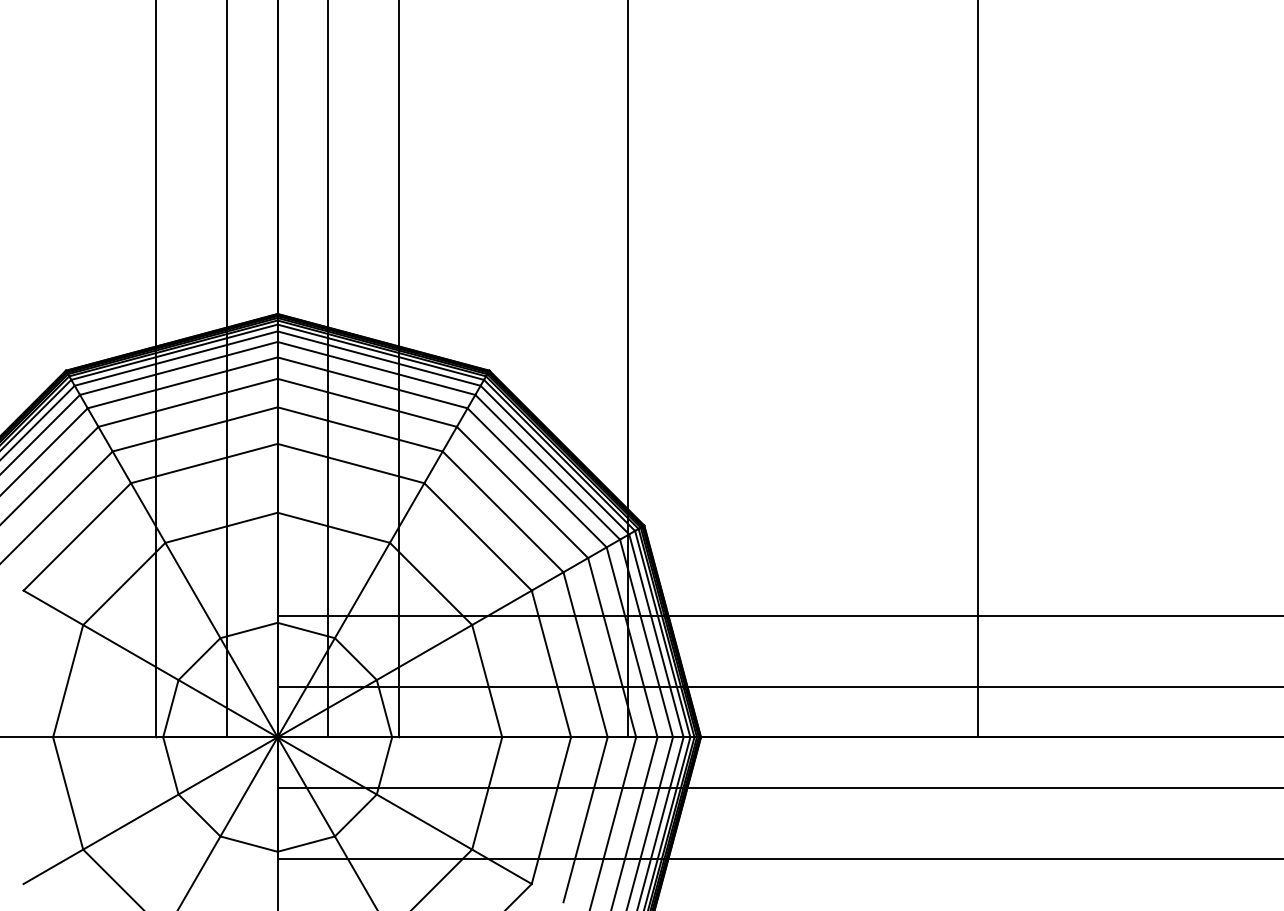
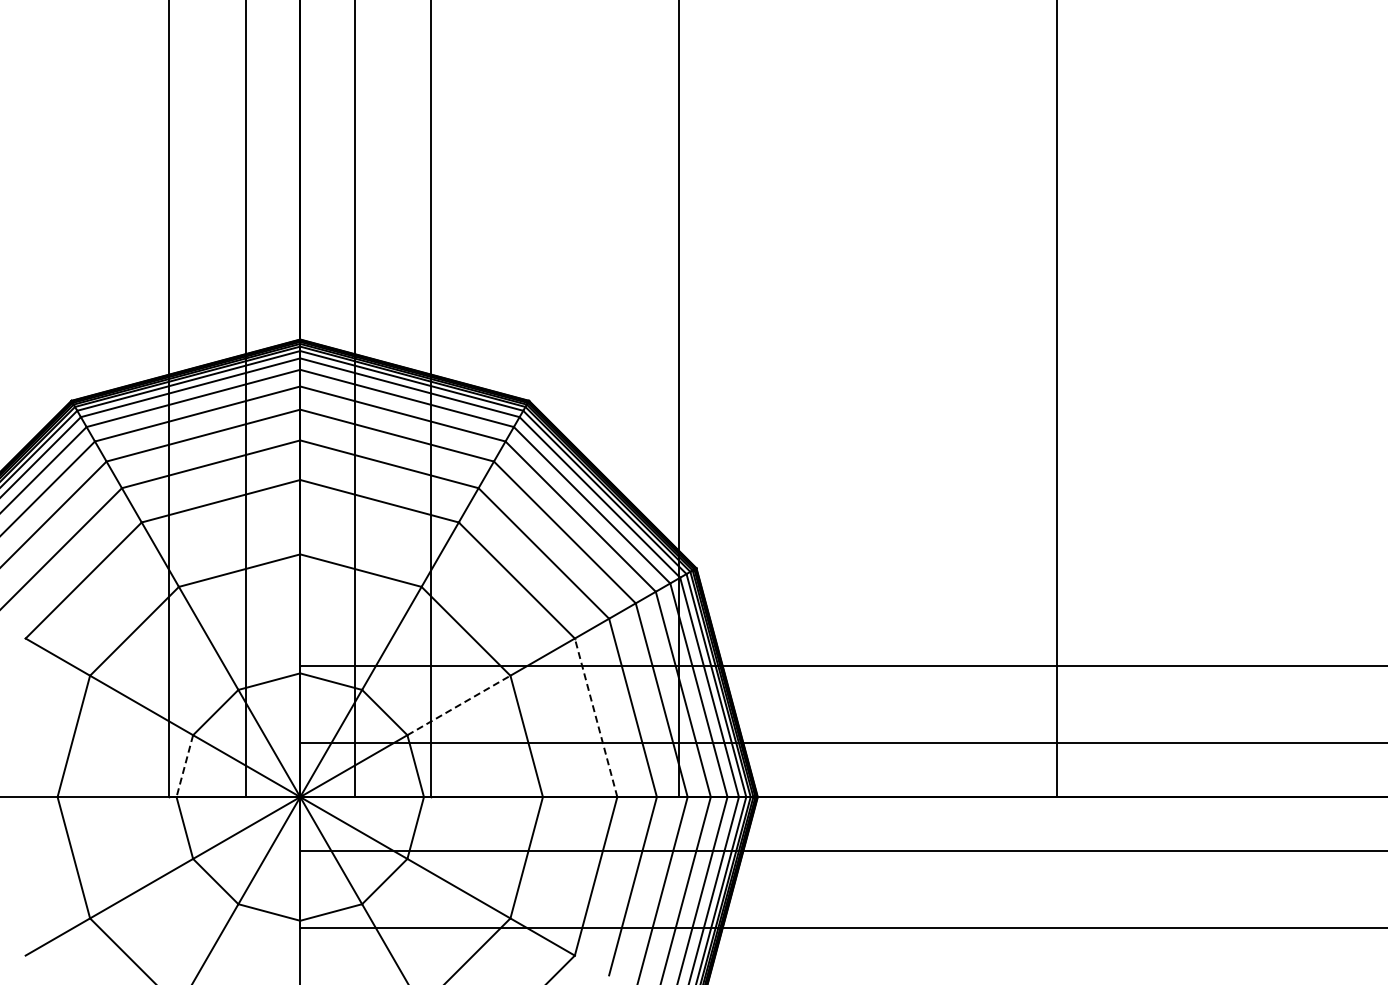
line: (425, 652) -> (459, 705), solid -> dashed
line: (550, 663) -> (595, 717), solid -> dashed
line: (170, 709) -> (184, 766), solid -> dashed

